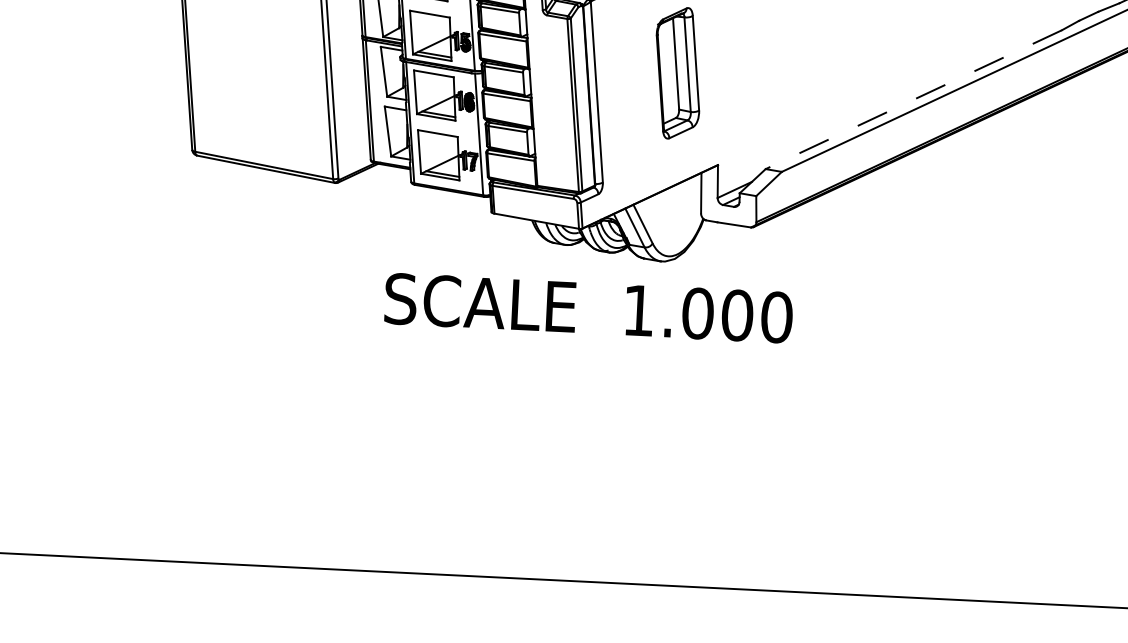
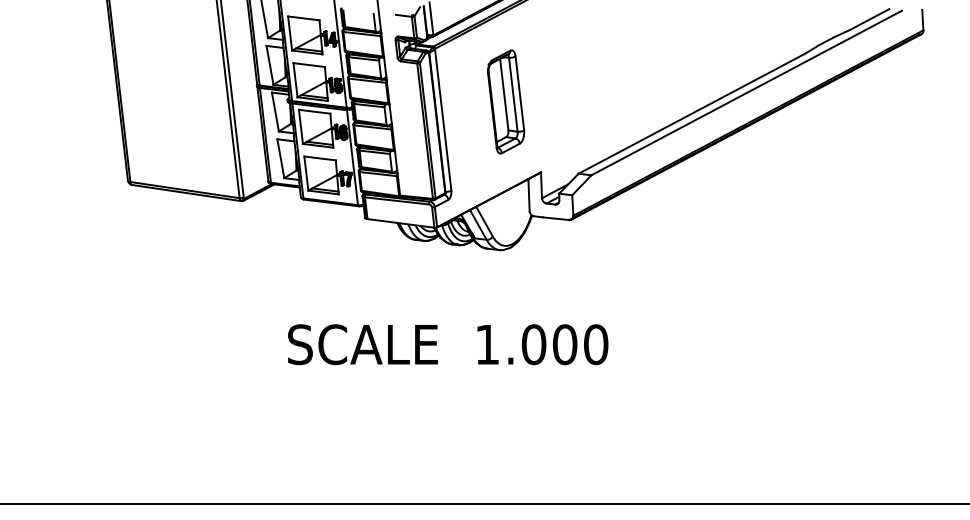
line: (914, 99) -> (692, 113), dashed -> solid
text: (589, 308) -> (448, 344), moved

